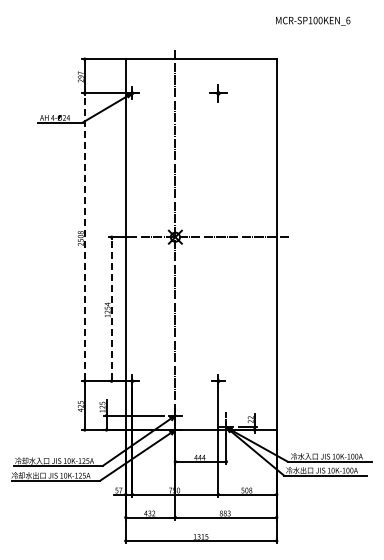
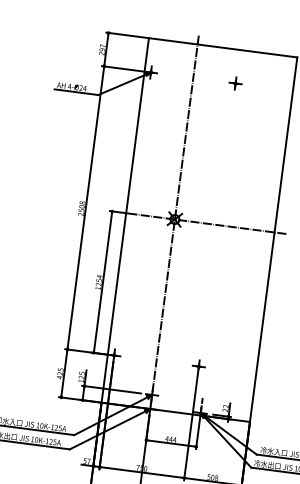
part: (218, 92) -> (235, 82), size x0.71
line: (84, 237) -> (85, 208), dashed -> solid
line: (111, 309) -> (102, 282), dashed -> solid

